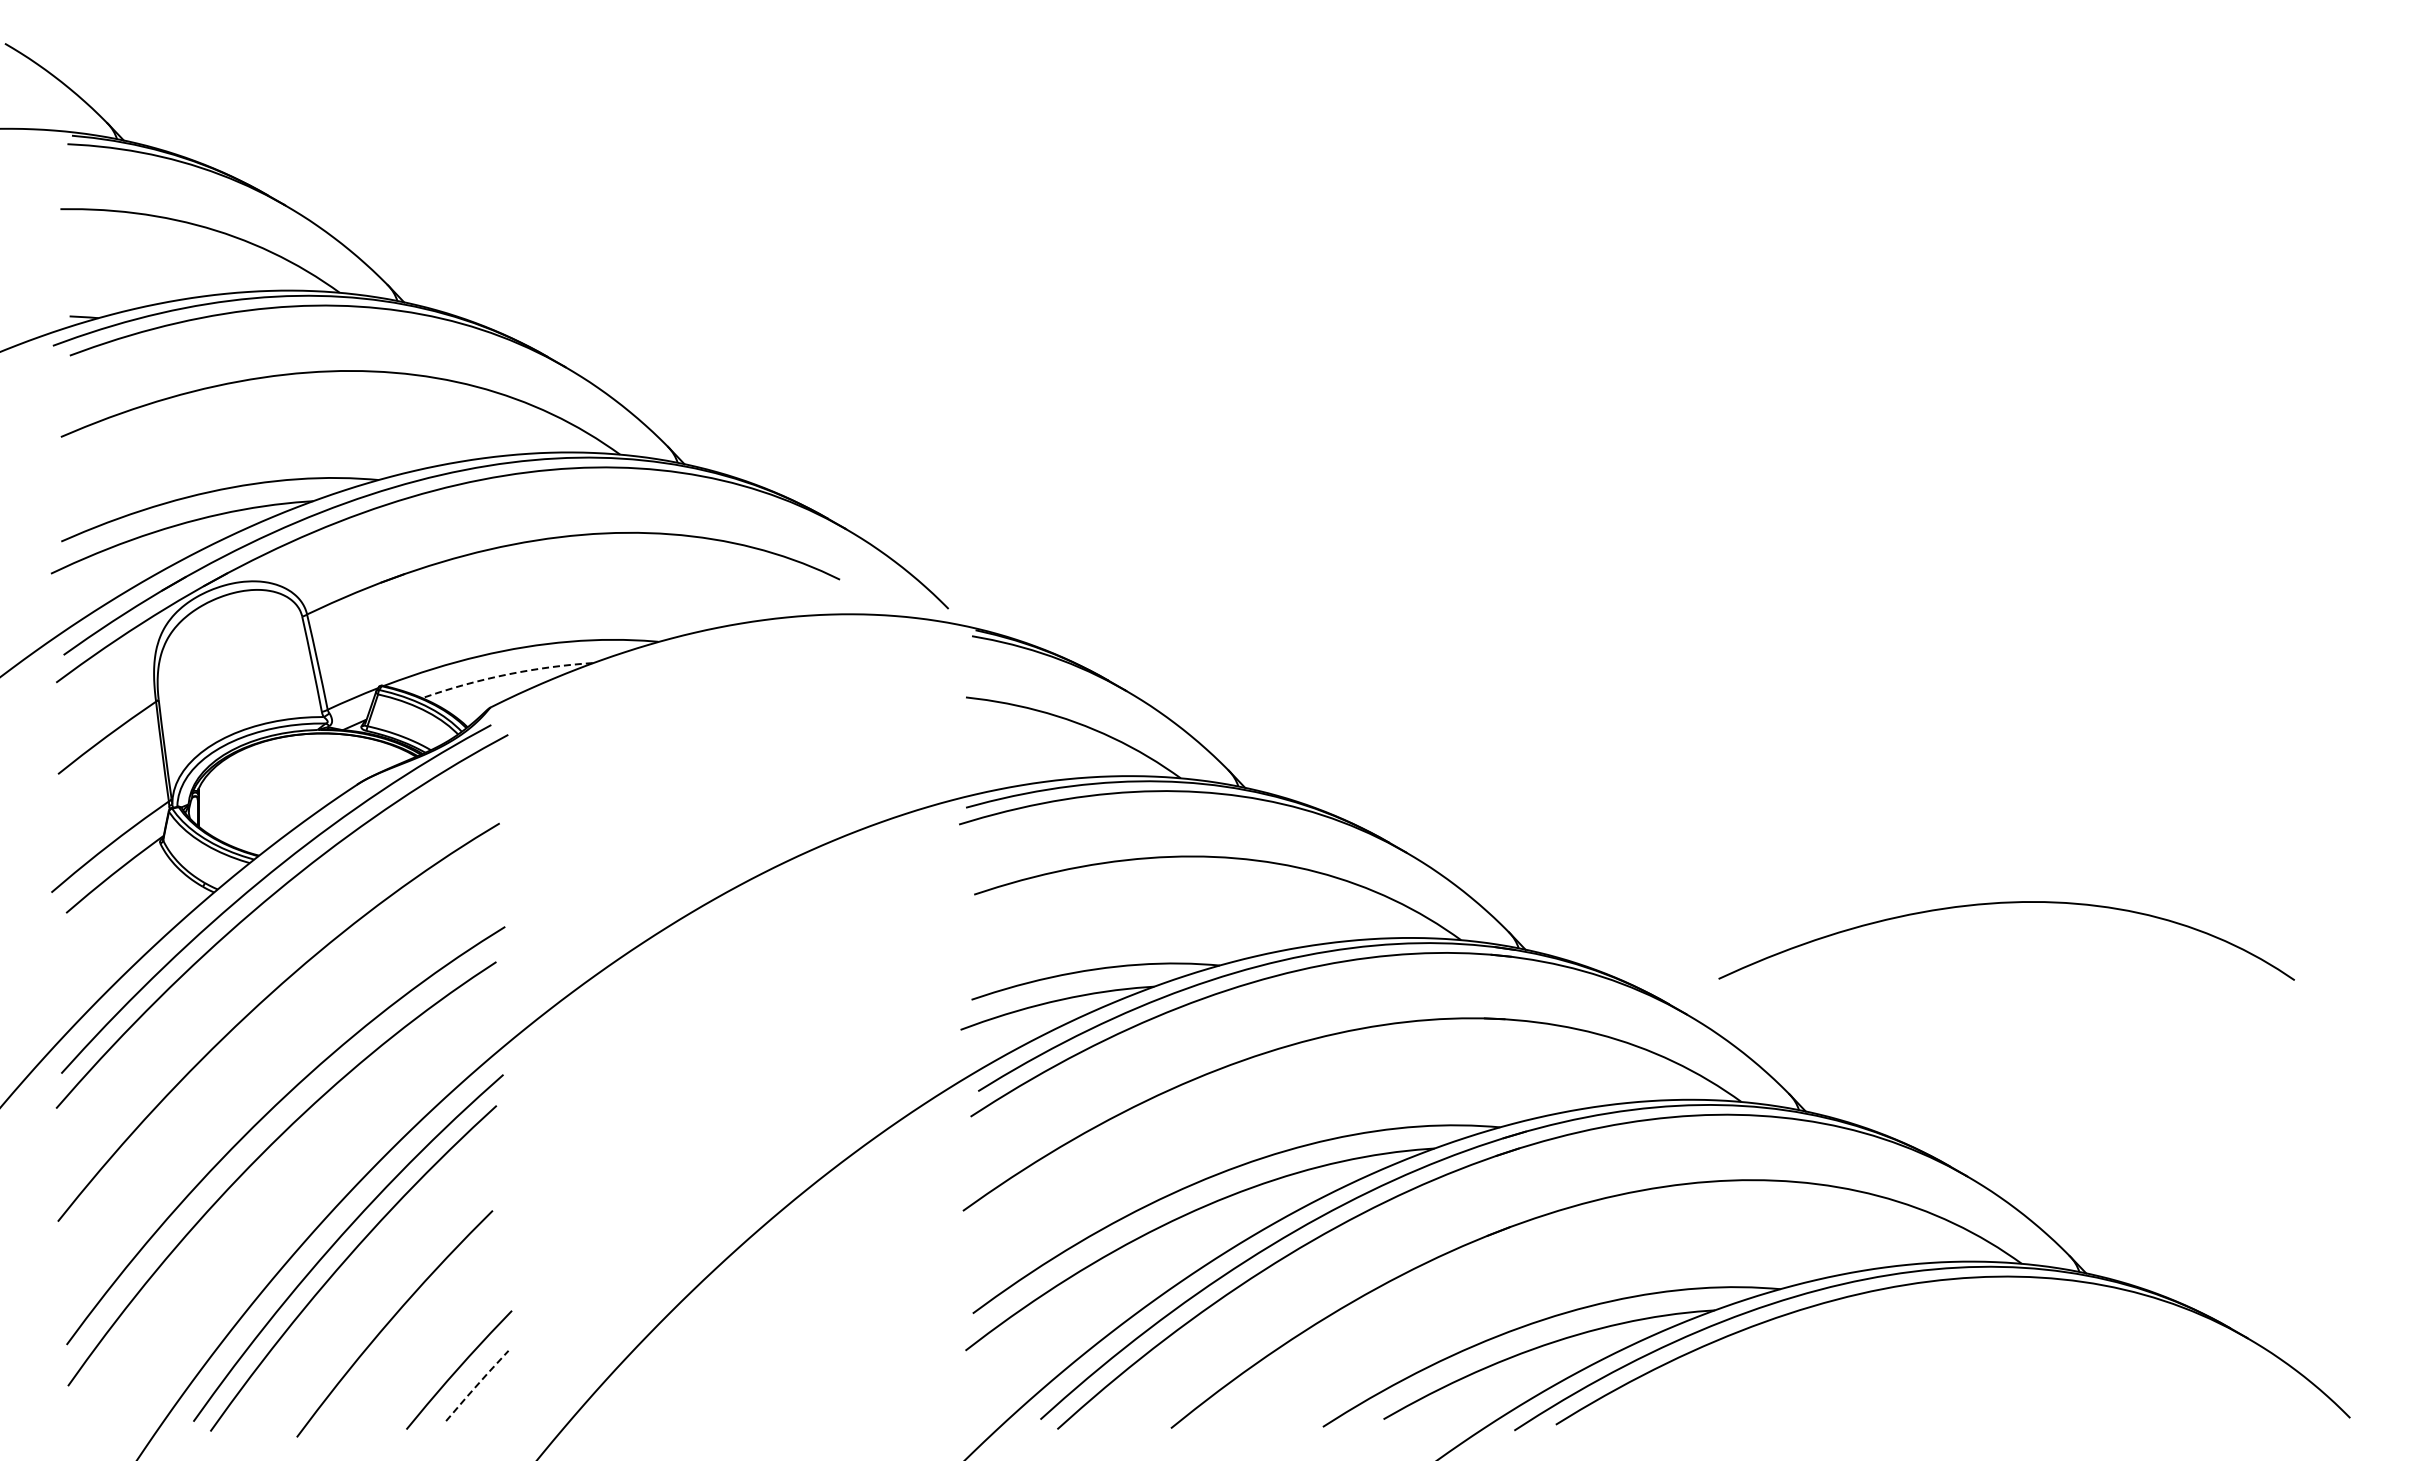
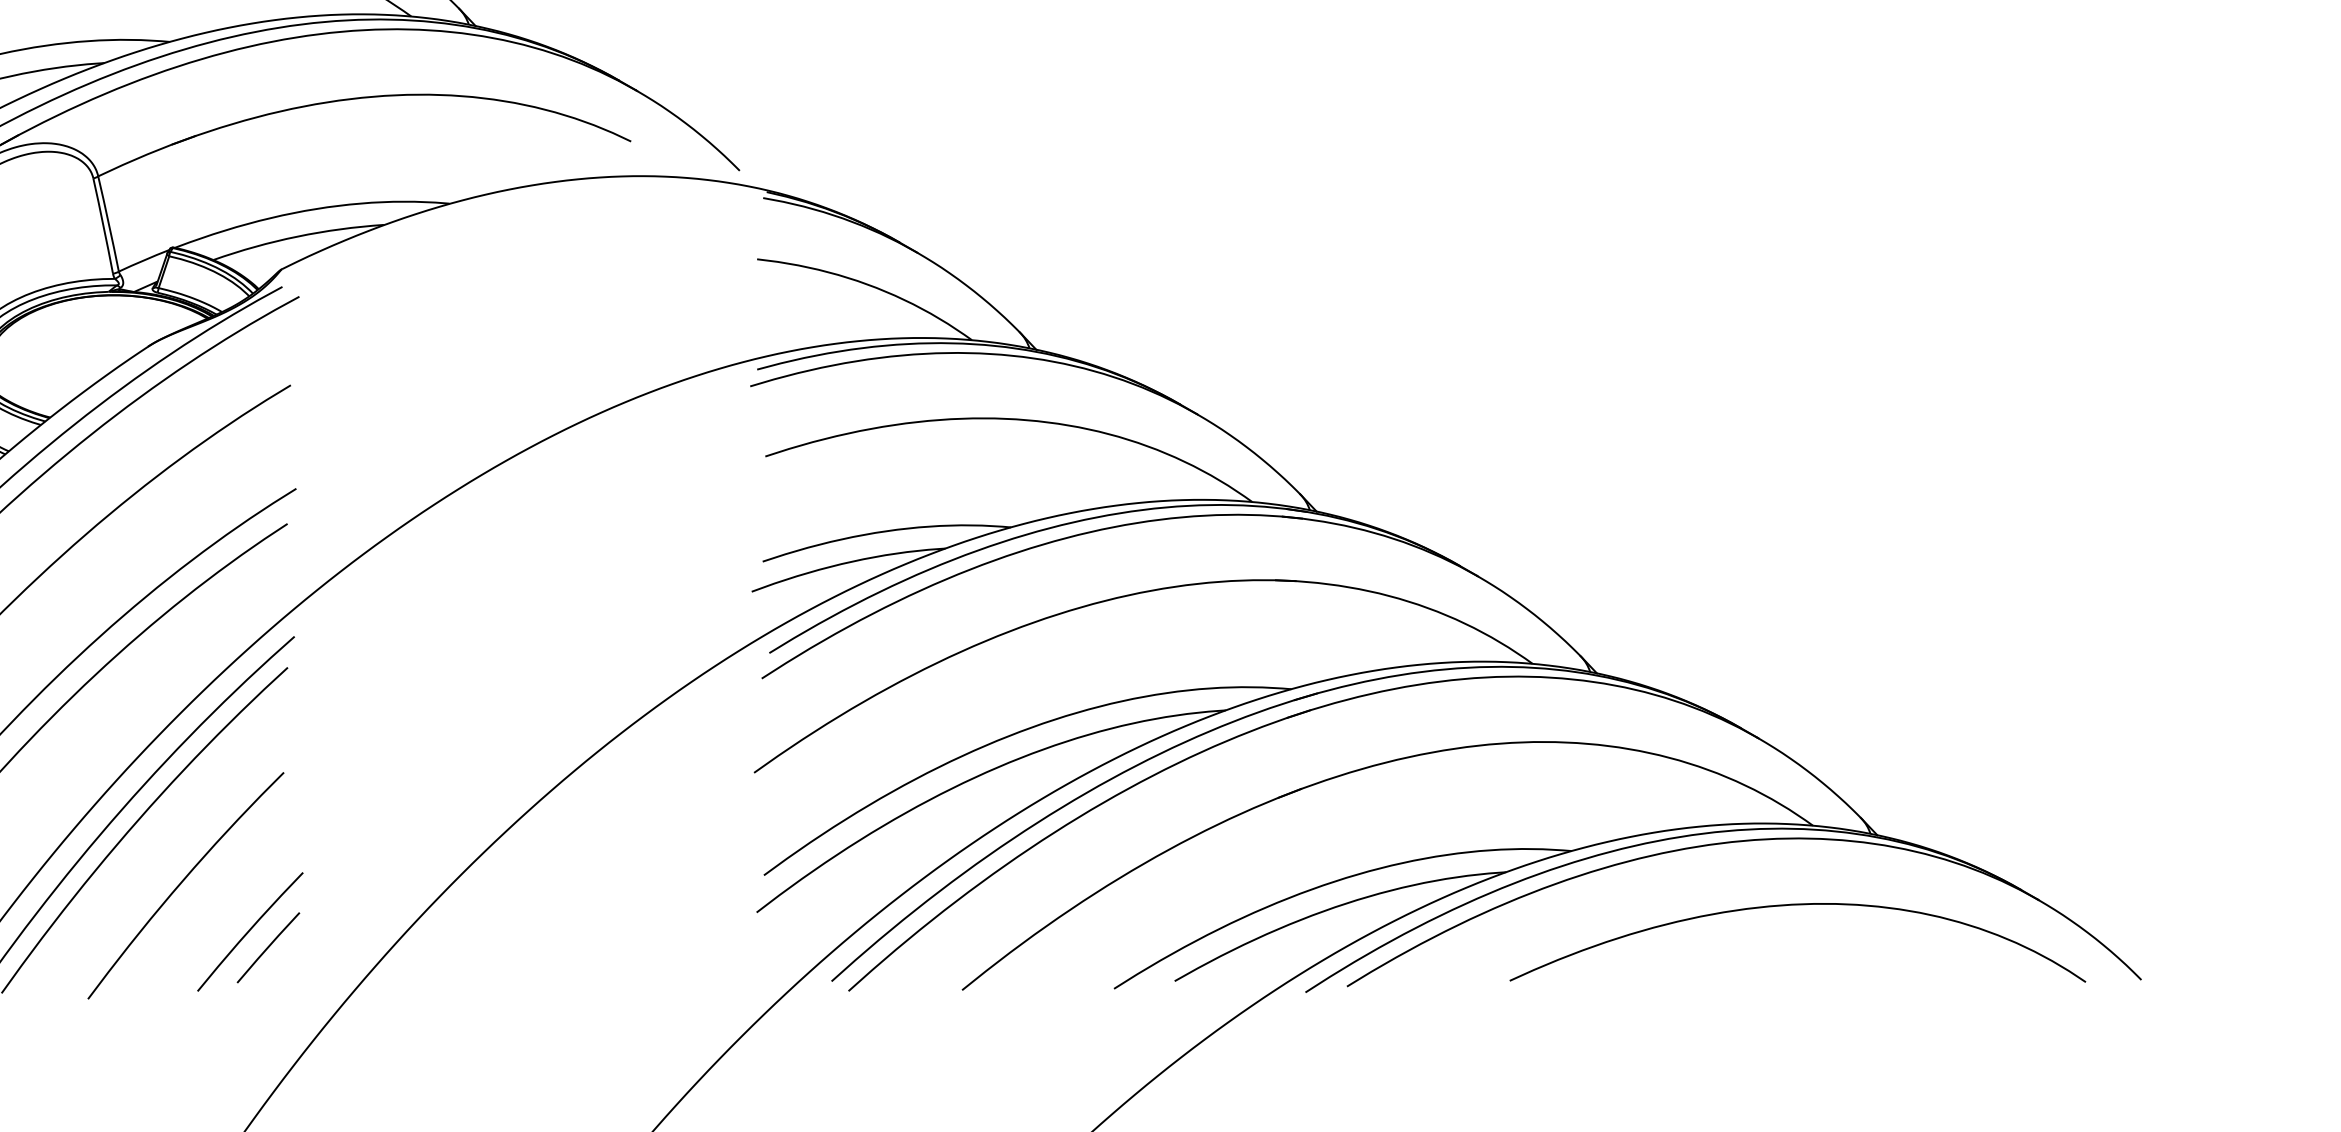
arc: (506, 674) -> (297, 236), dashed -> solid
curve: (2006, 903) -> (1797, 905), moved
line: (477, 1385) -> (268, 947), dashed -> solid

